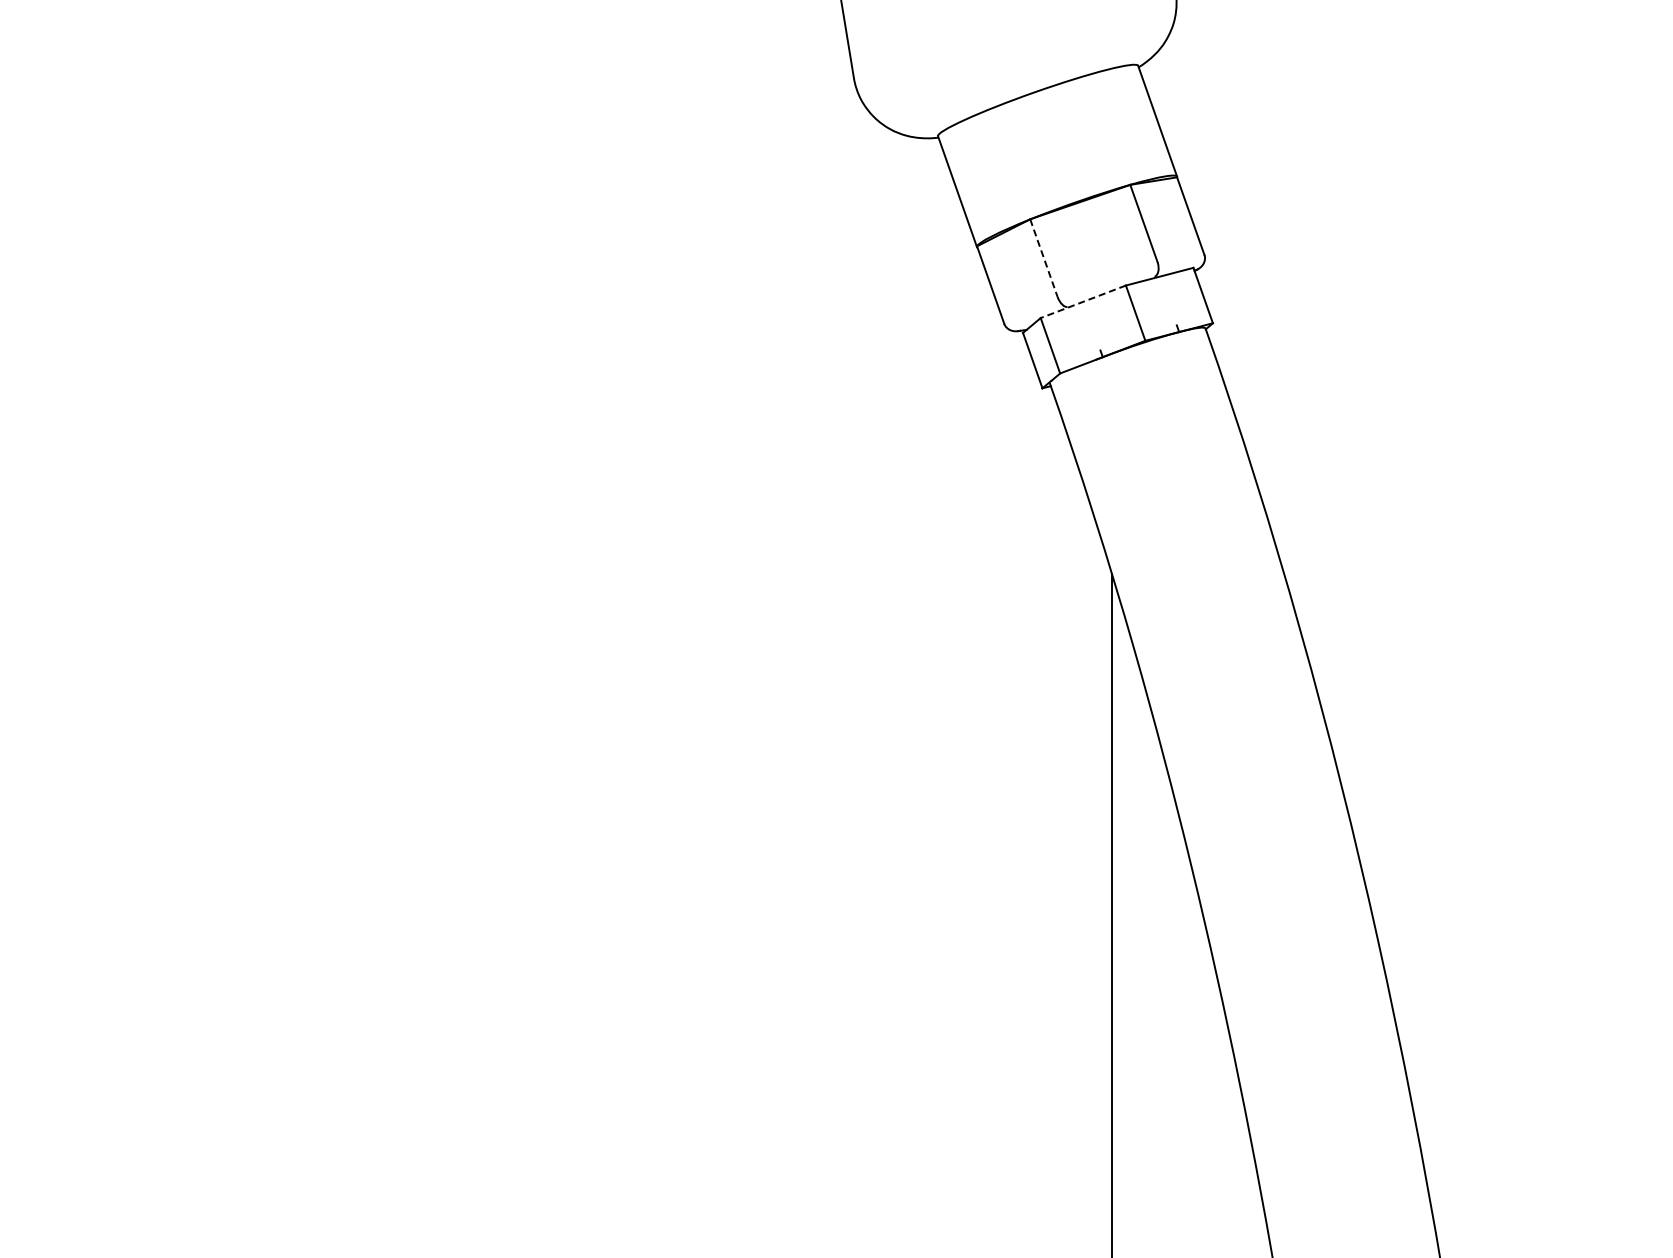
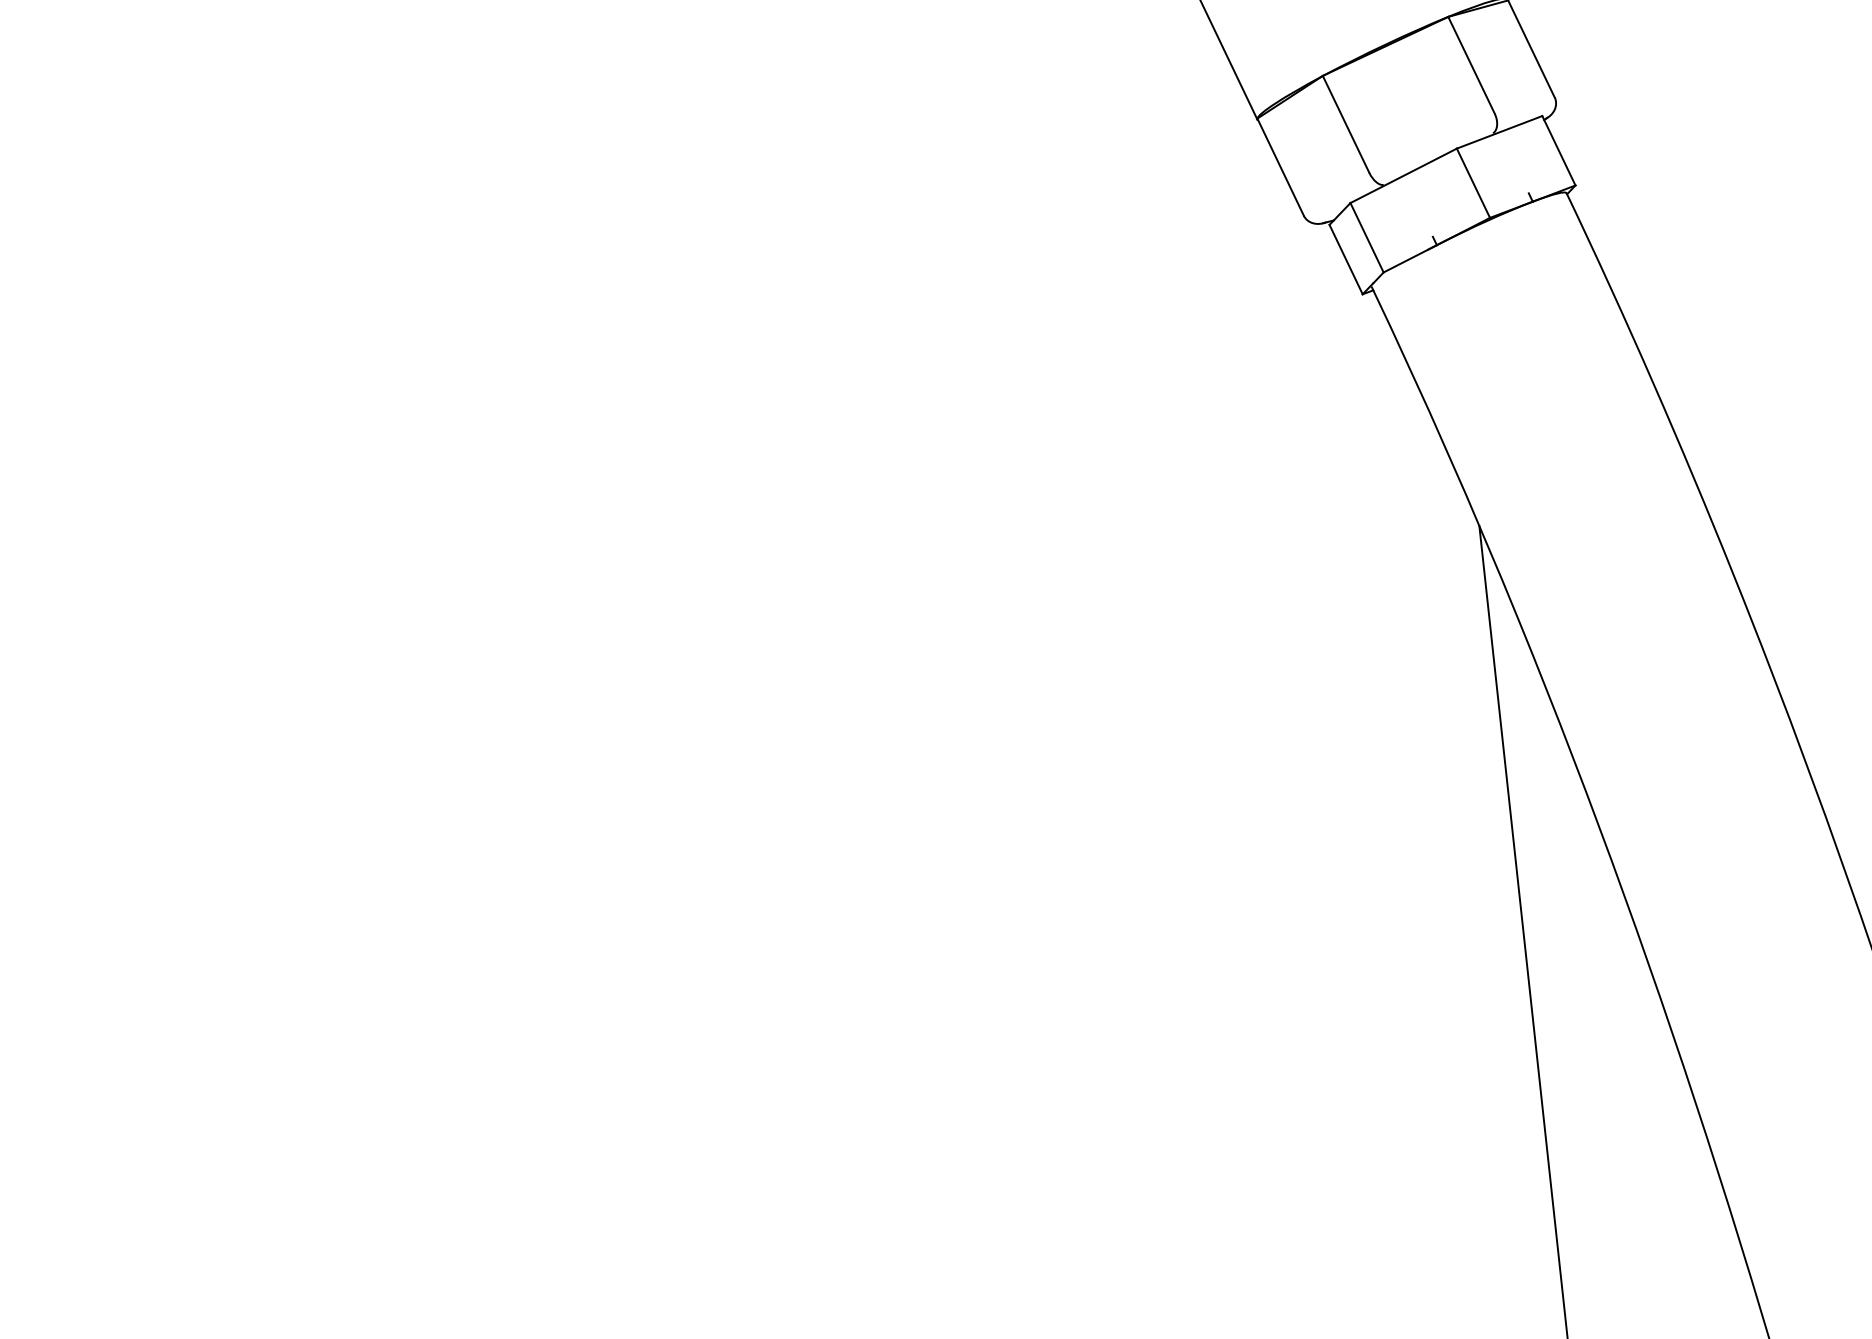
line: (1044, 258) -> (1346, 124), dashed -> solid
line: (1083, 301) -> (1403, 175), dashed -> solid

